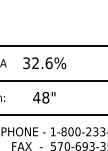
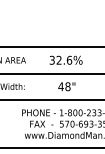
text: (43, 62) -> (65, 59), moved
text: (43, 97) -> (66, 86), moved

